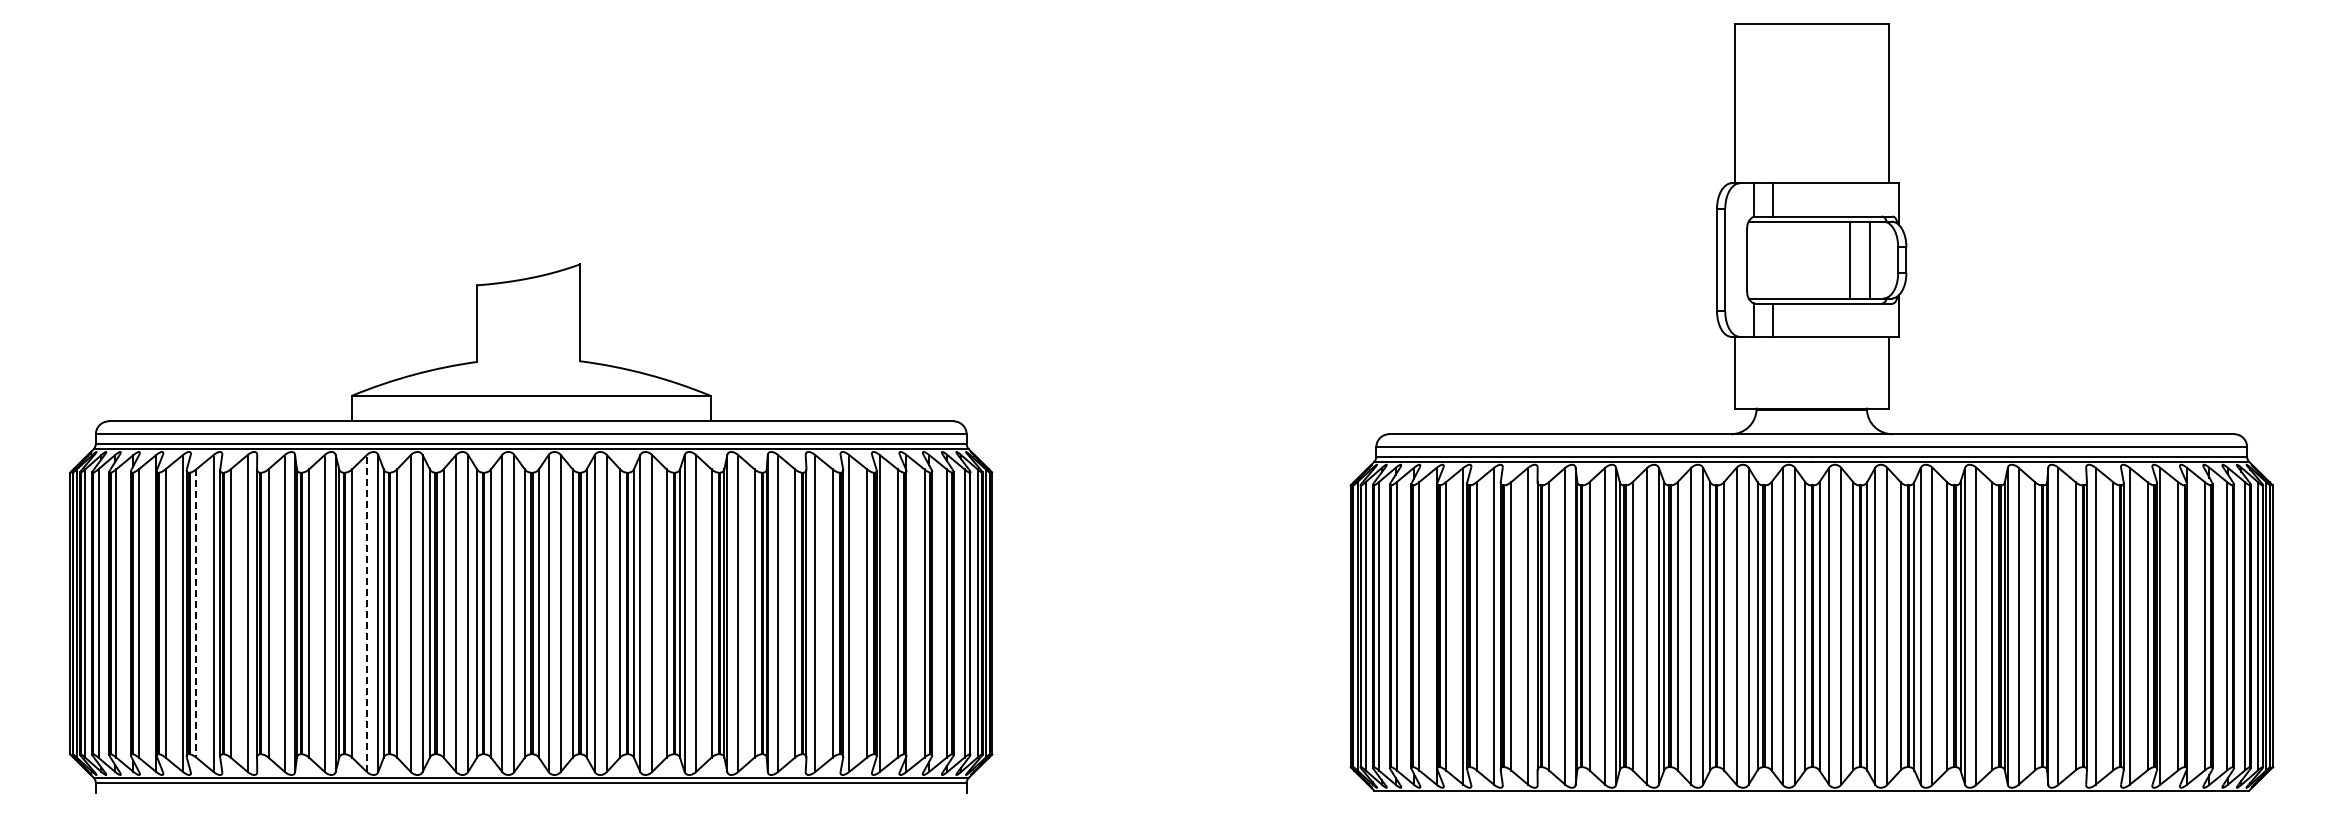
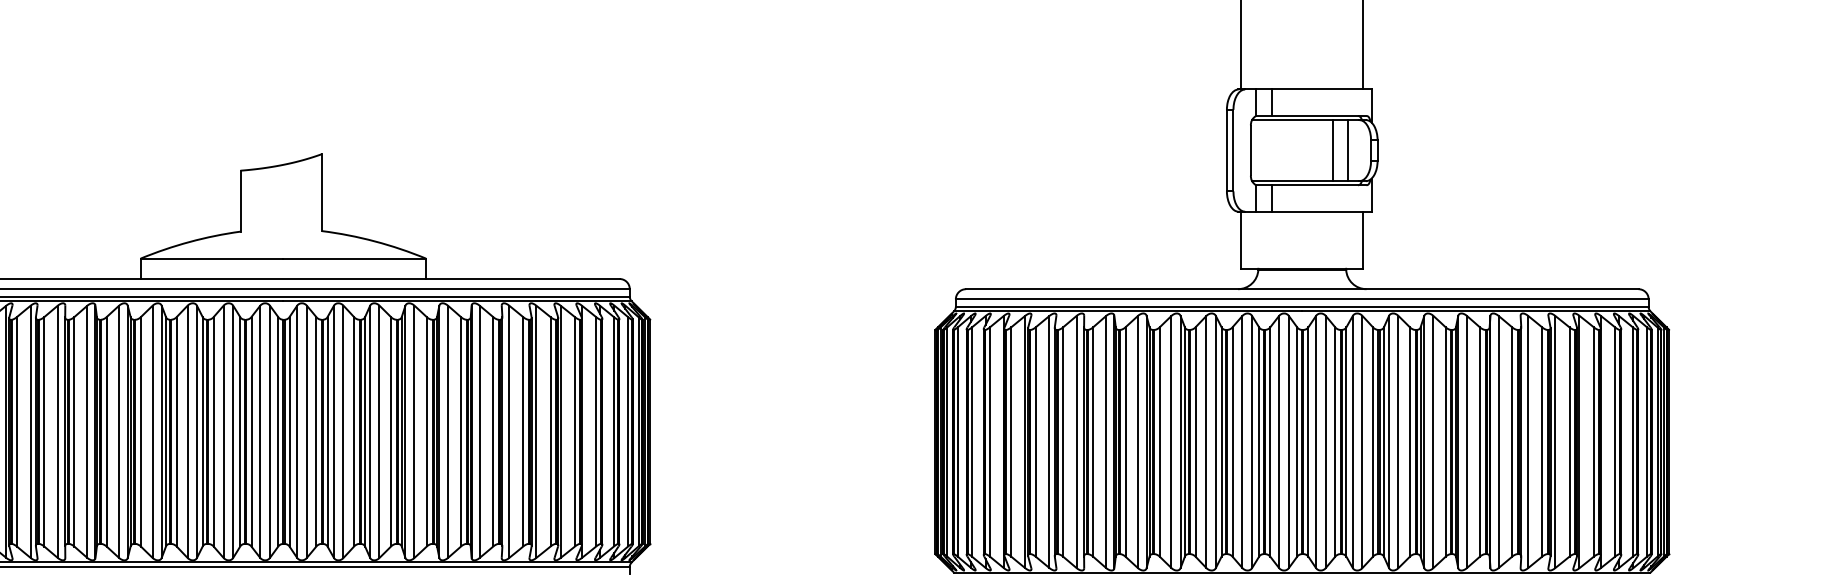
line: (366, 612) -> (152, 431), dashed -> solid
line: (196, 613) -> (17, 431), dashed -> solid

